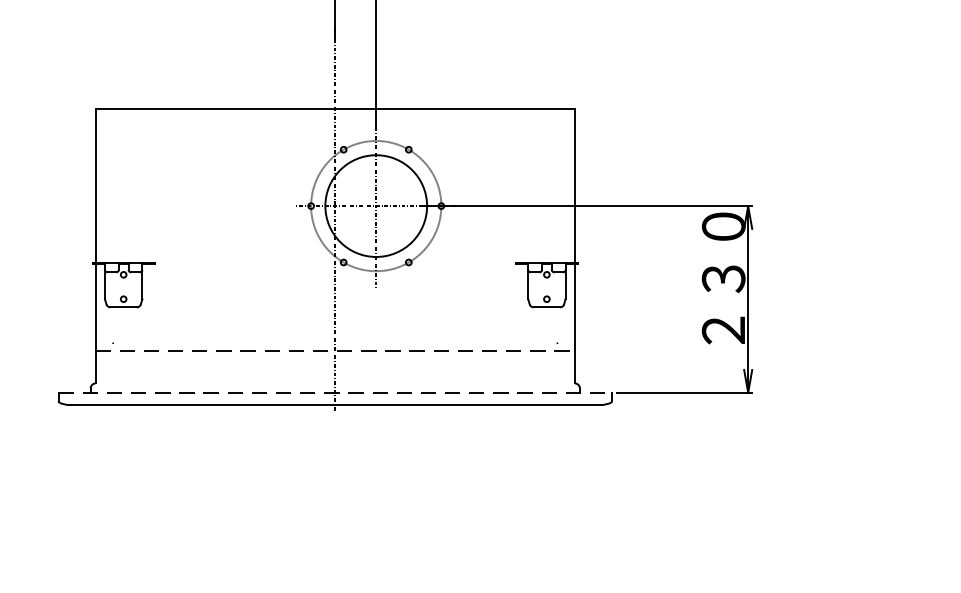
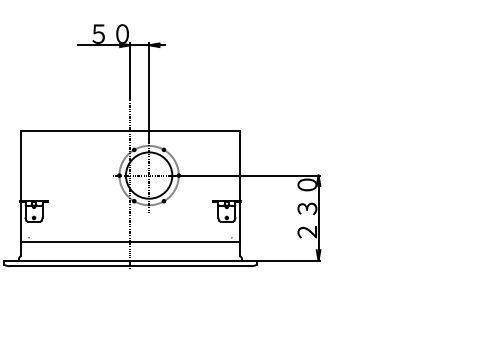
line: (335, 350) -> (130, 241), dashed -> solid
line: (335, 392) -> (130, 260), dashed -> solid

